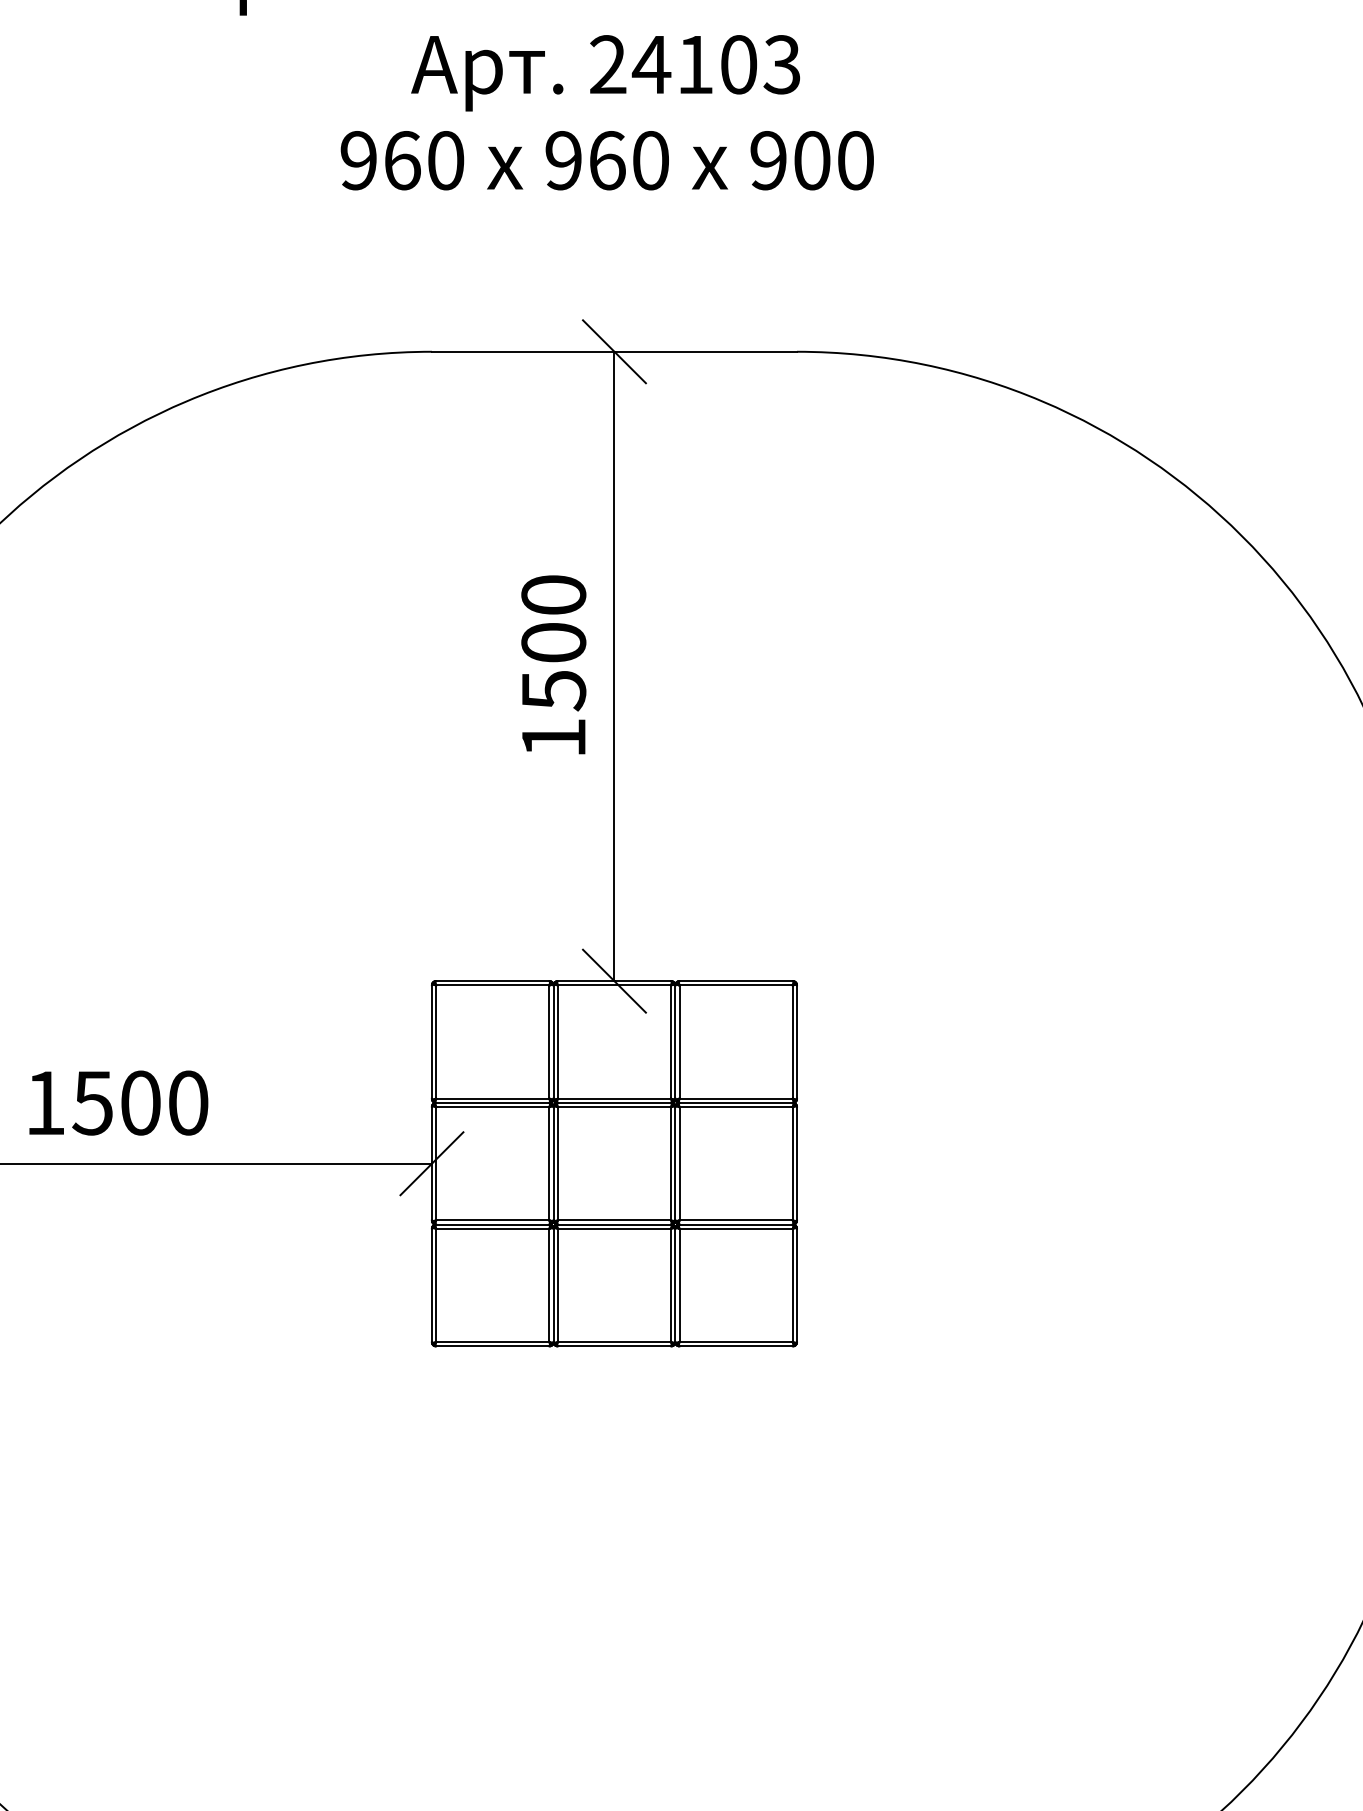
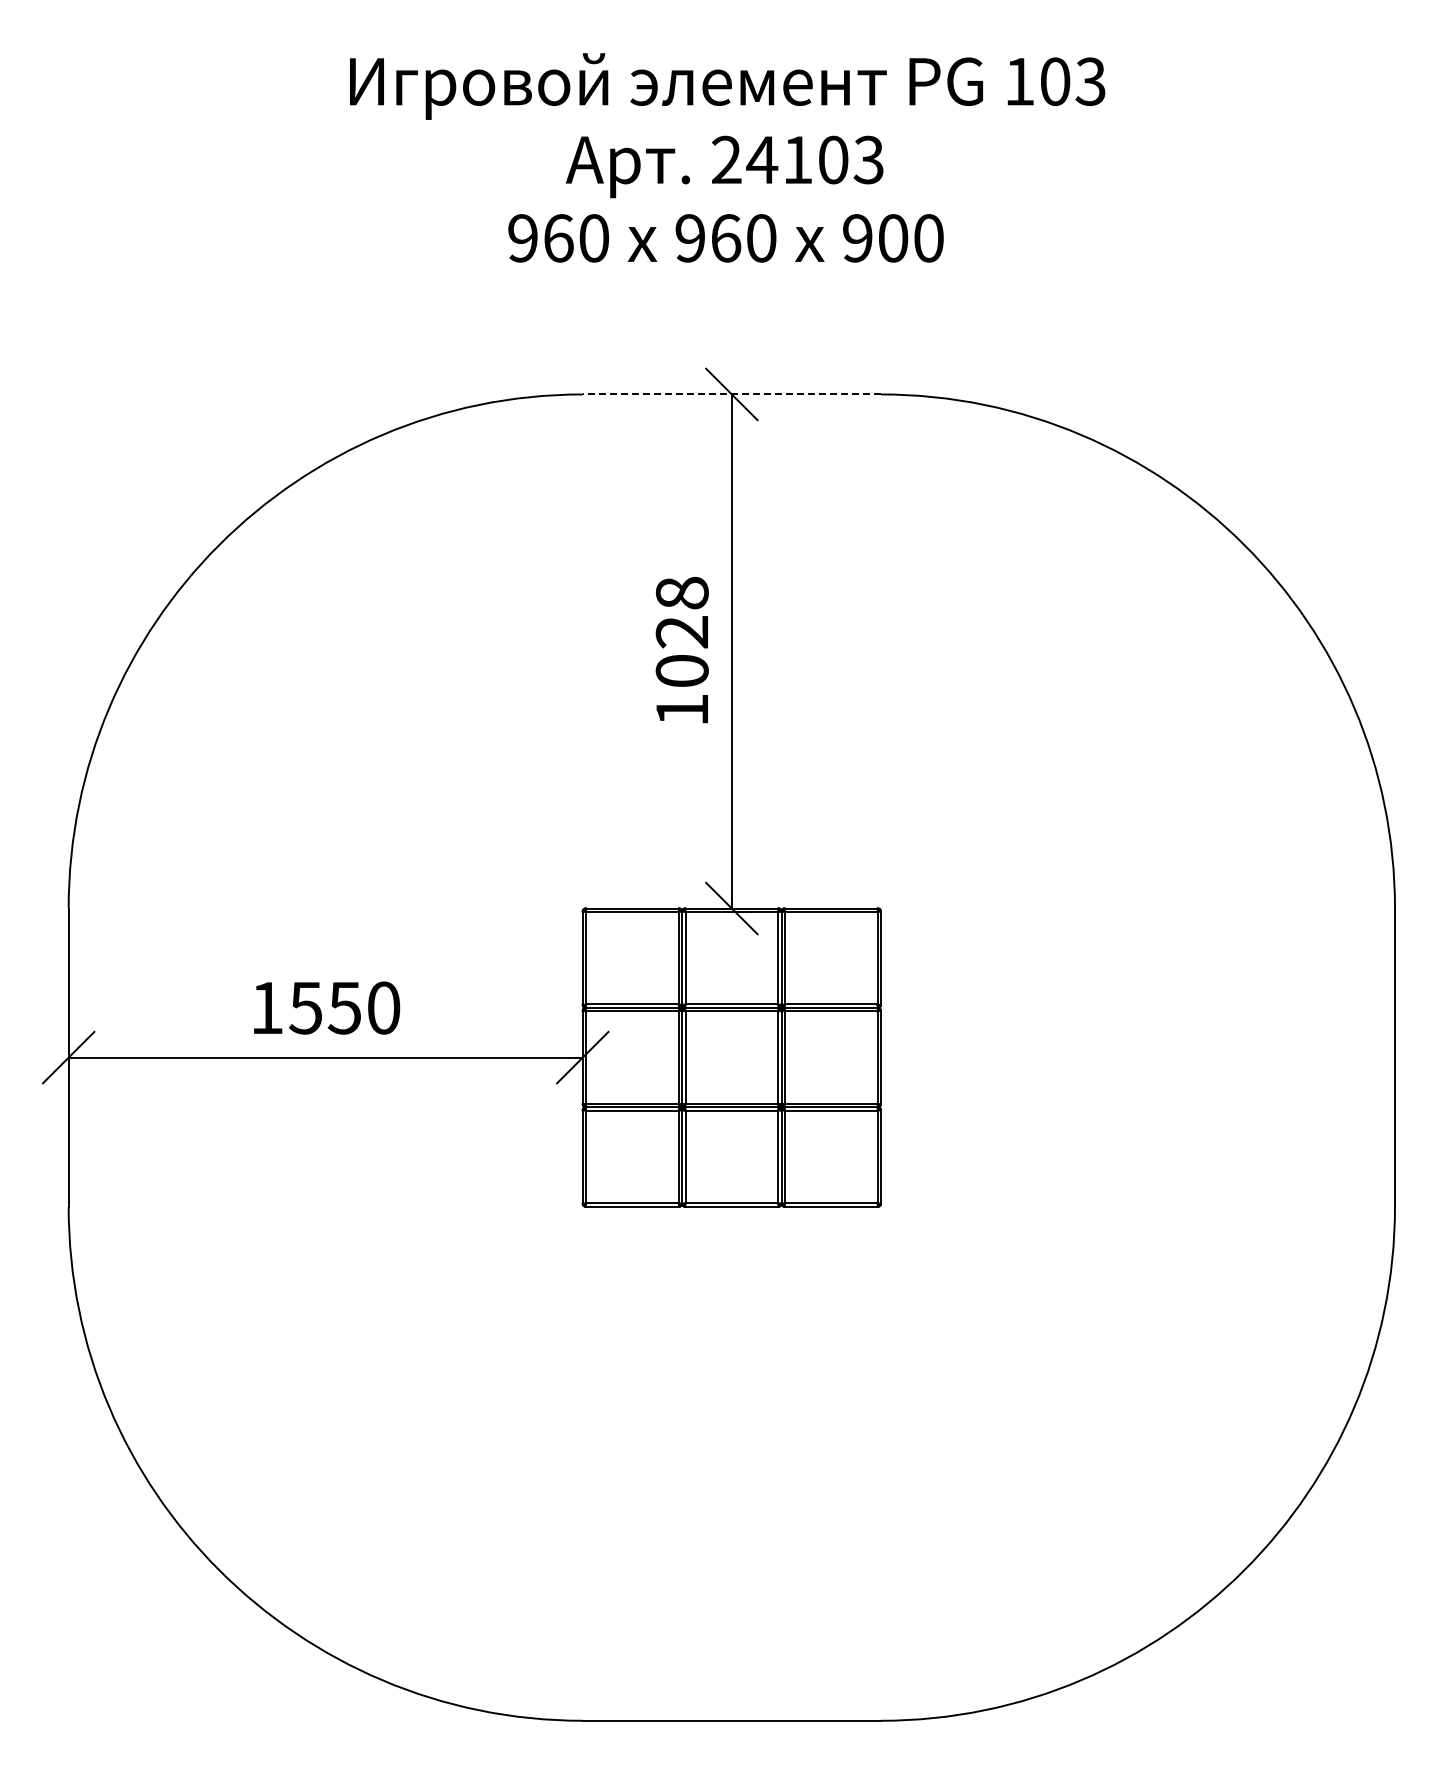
line: (614, 351) -> (731, 394), solid -> dashed
text: (552, 643) -> (681, 632), 1500 -> 1028
text: (140, 1102) -> (344, 1007), 1500 -> 1550

